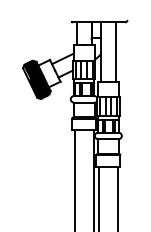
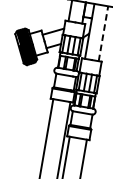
line: (115, 52) -> (103, 34), solid -> dashed

